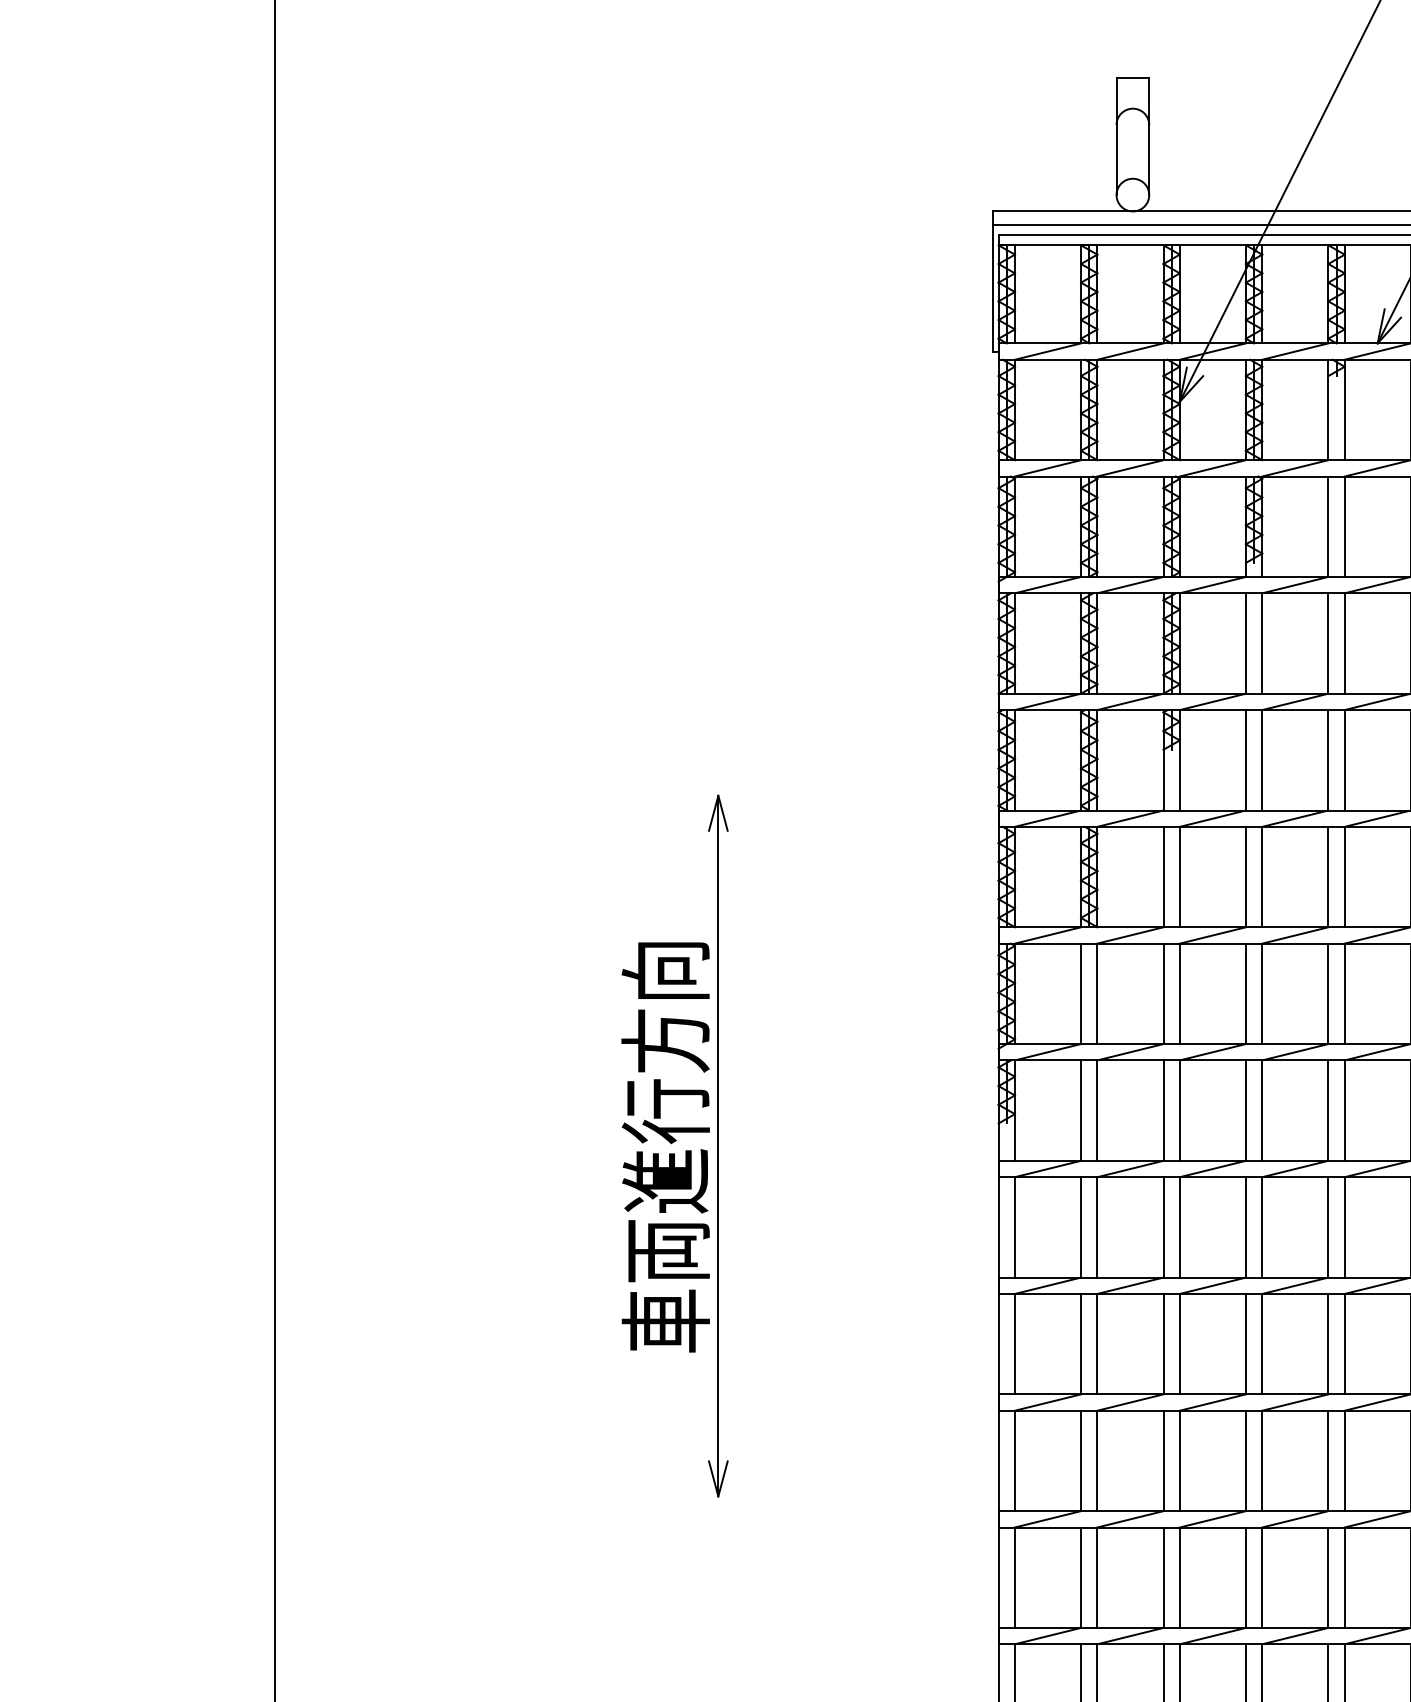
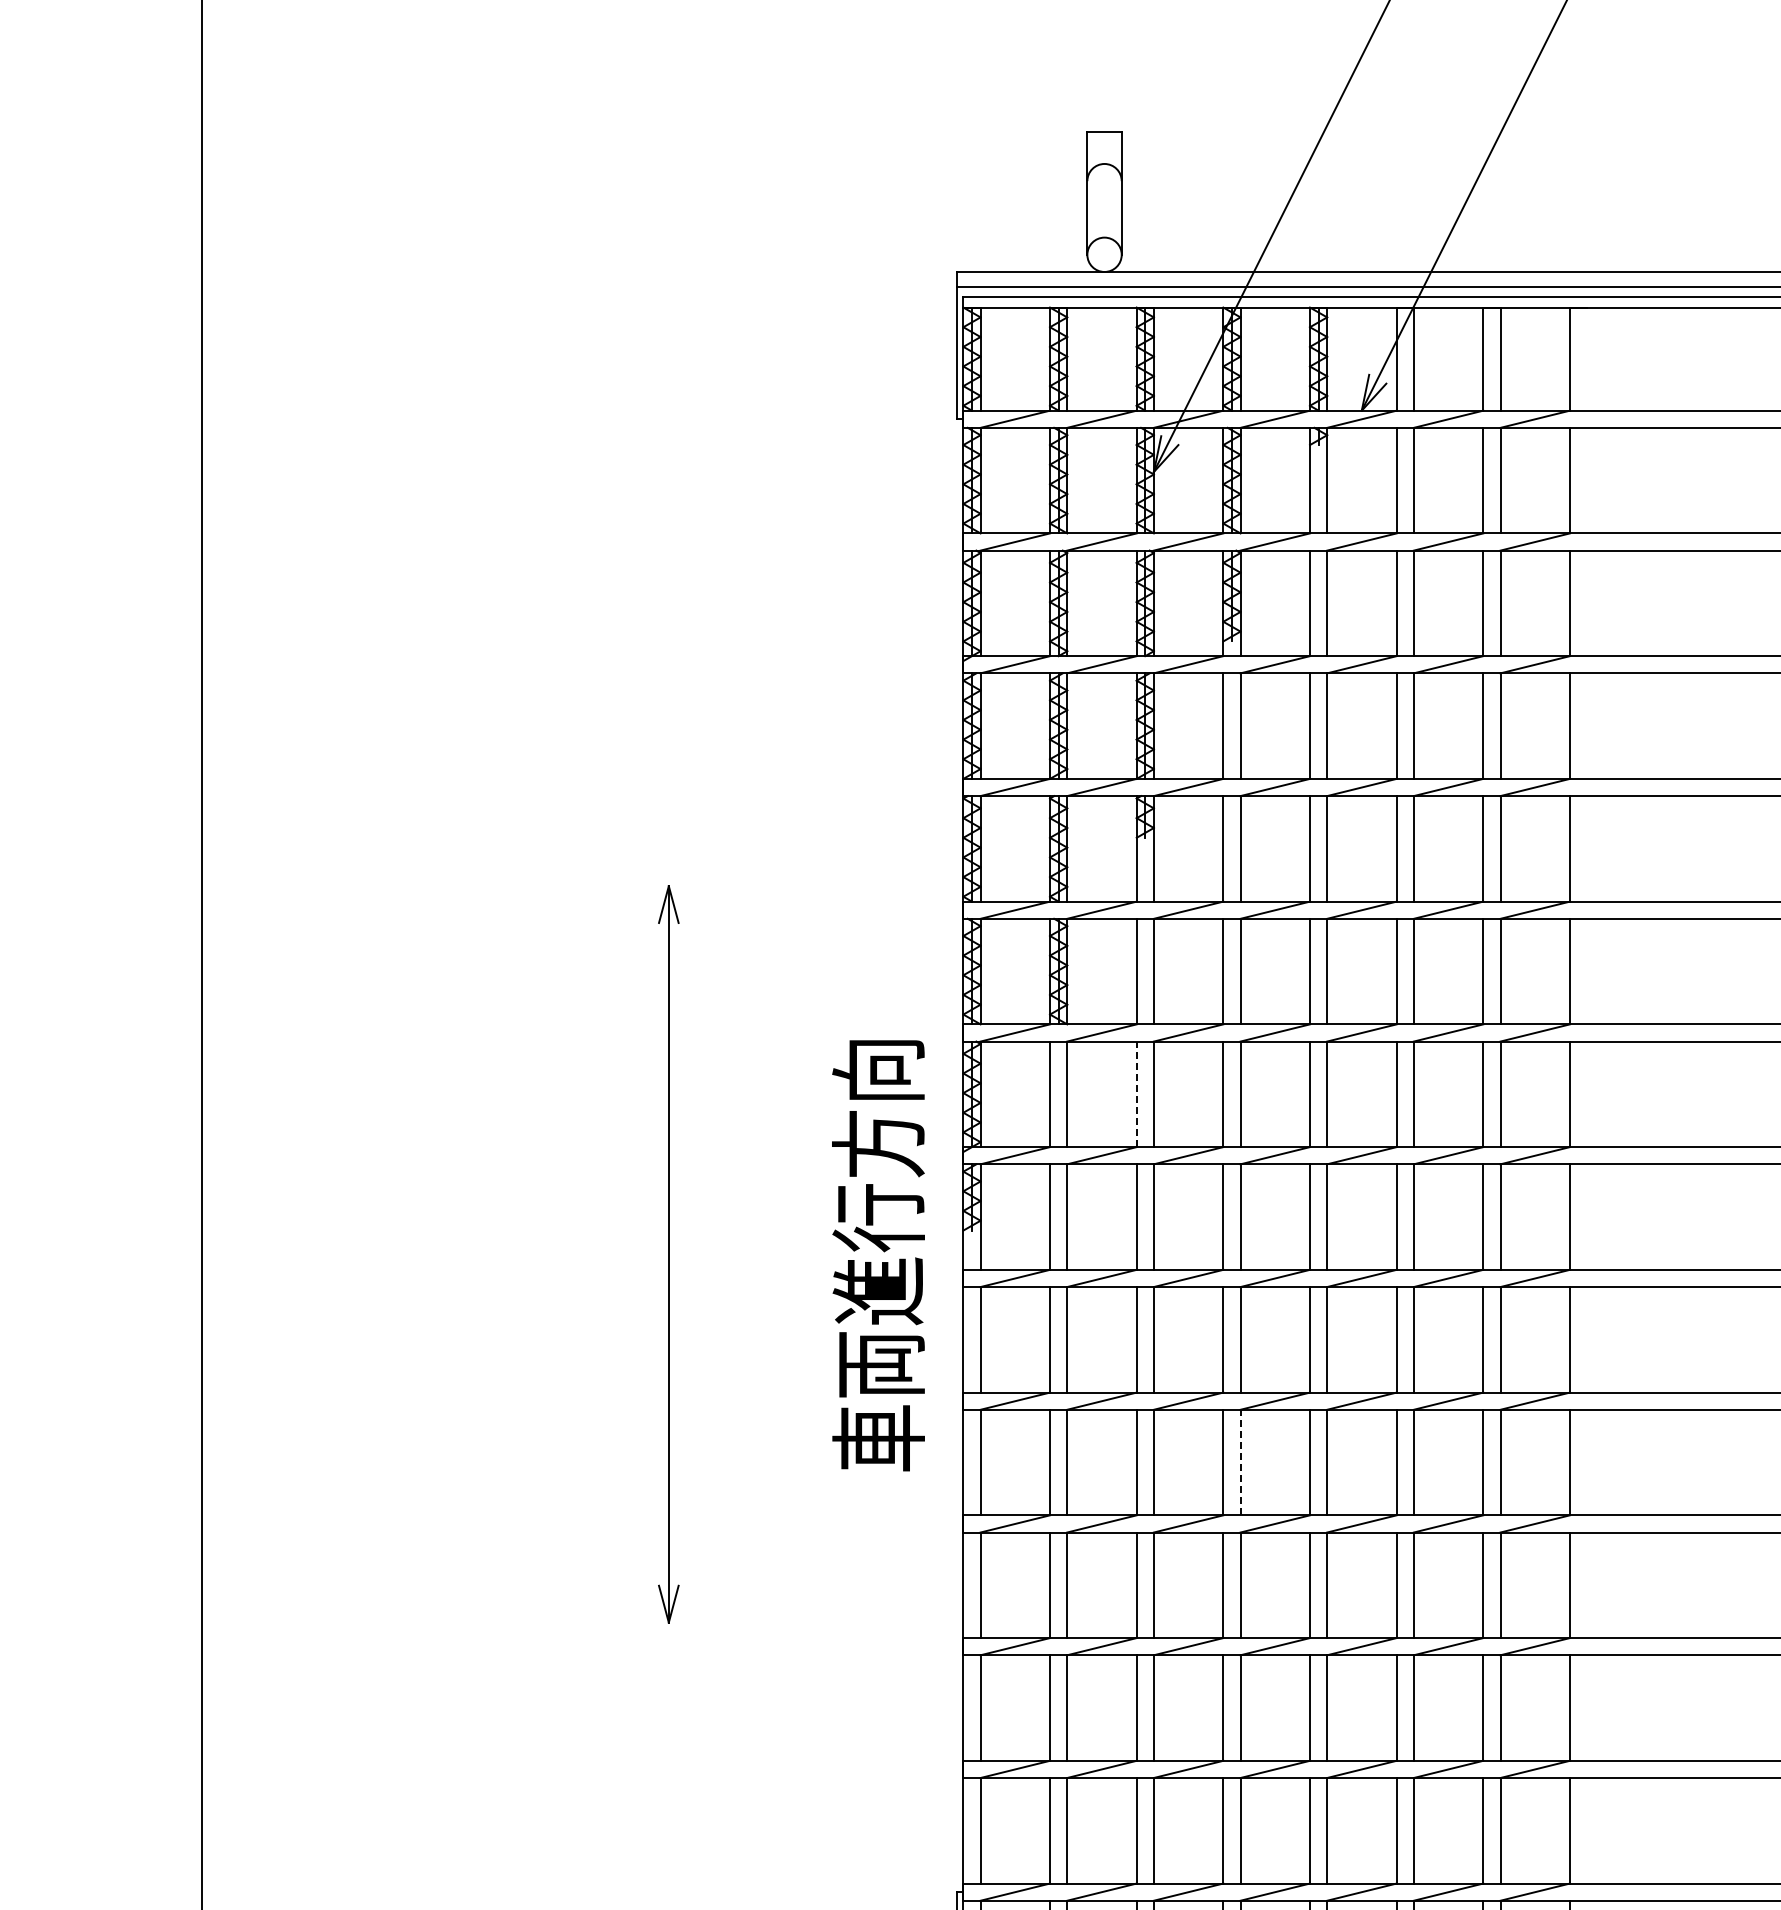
line: (1163, 993) -> (1136, 1094), solid -> dashed
text: (665, 1147) -> (878, 1255), moved
line: (1262, 1344) -> (1240, 1462), solid -> dashed

